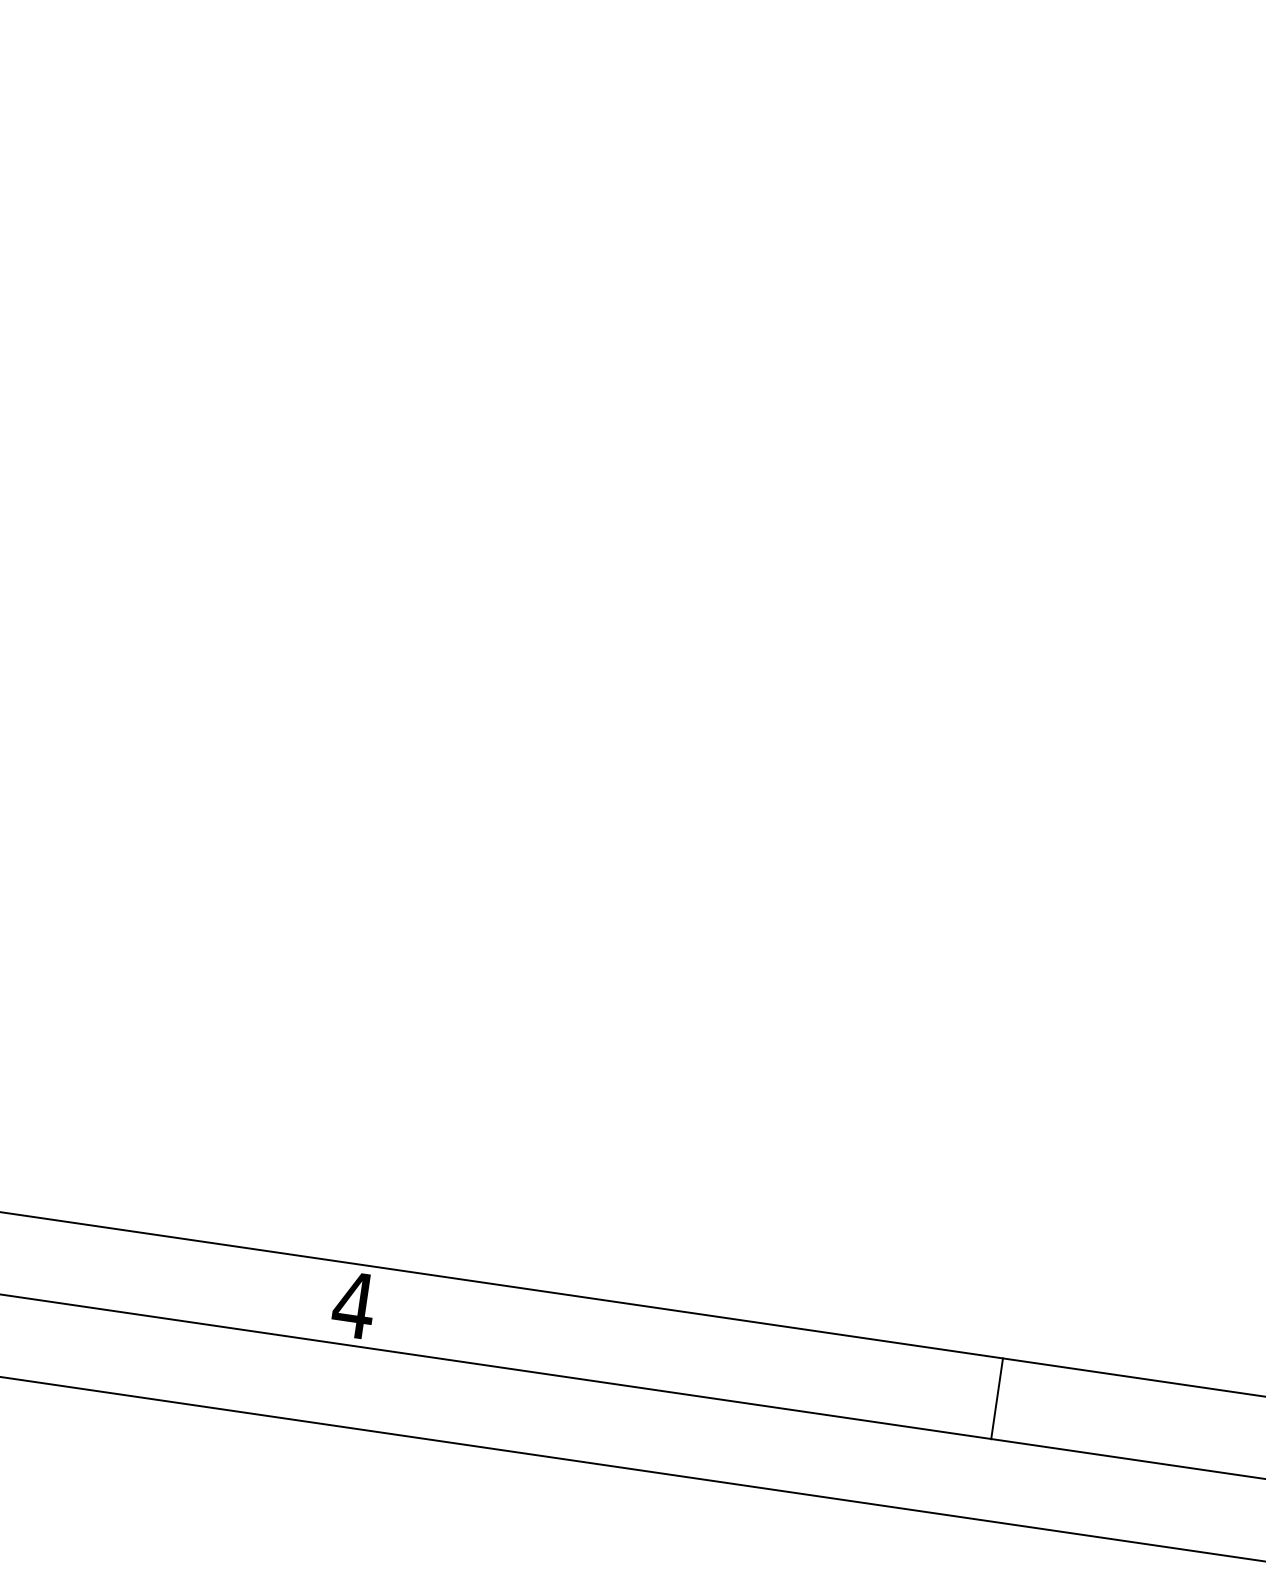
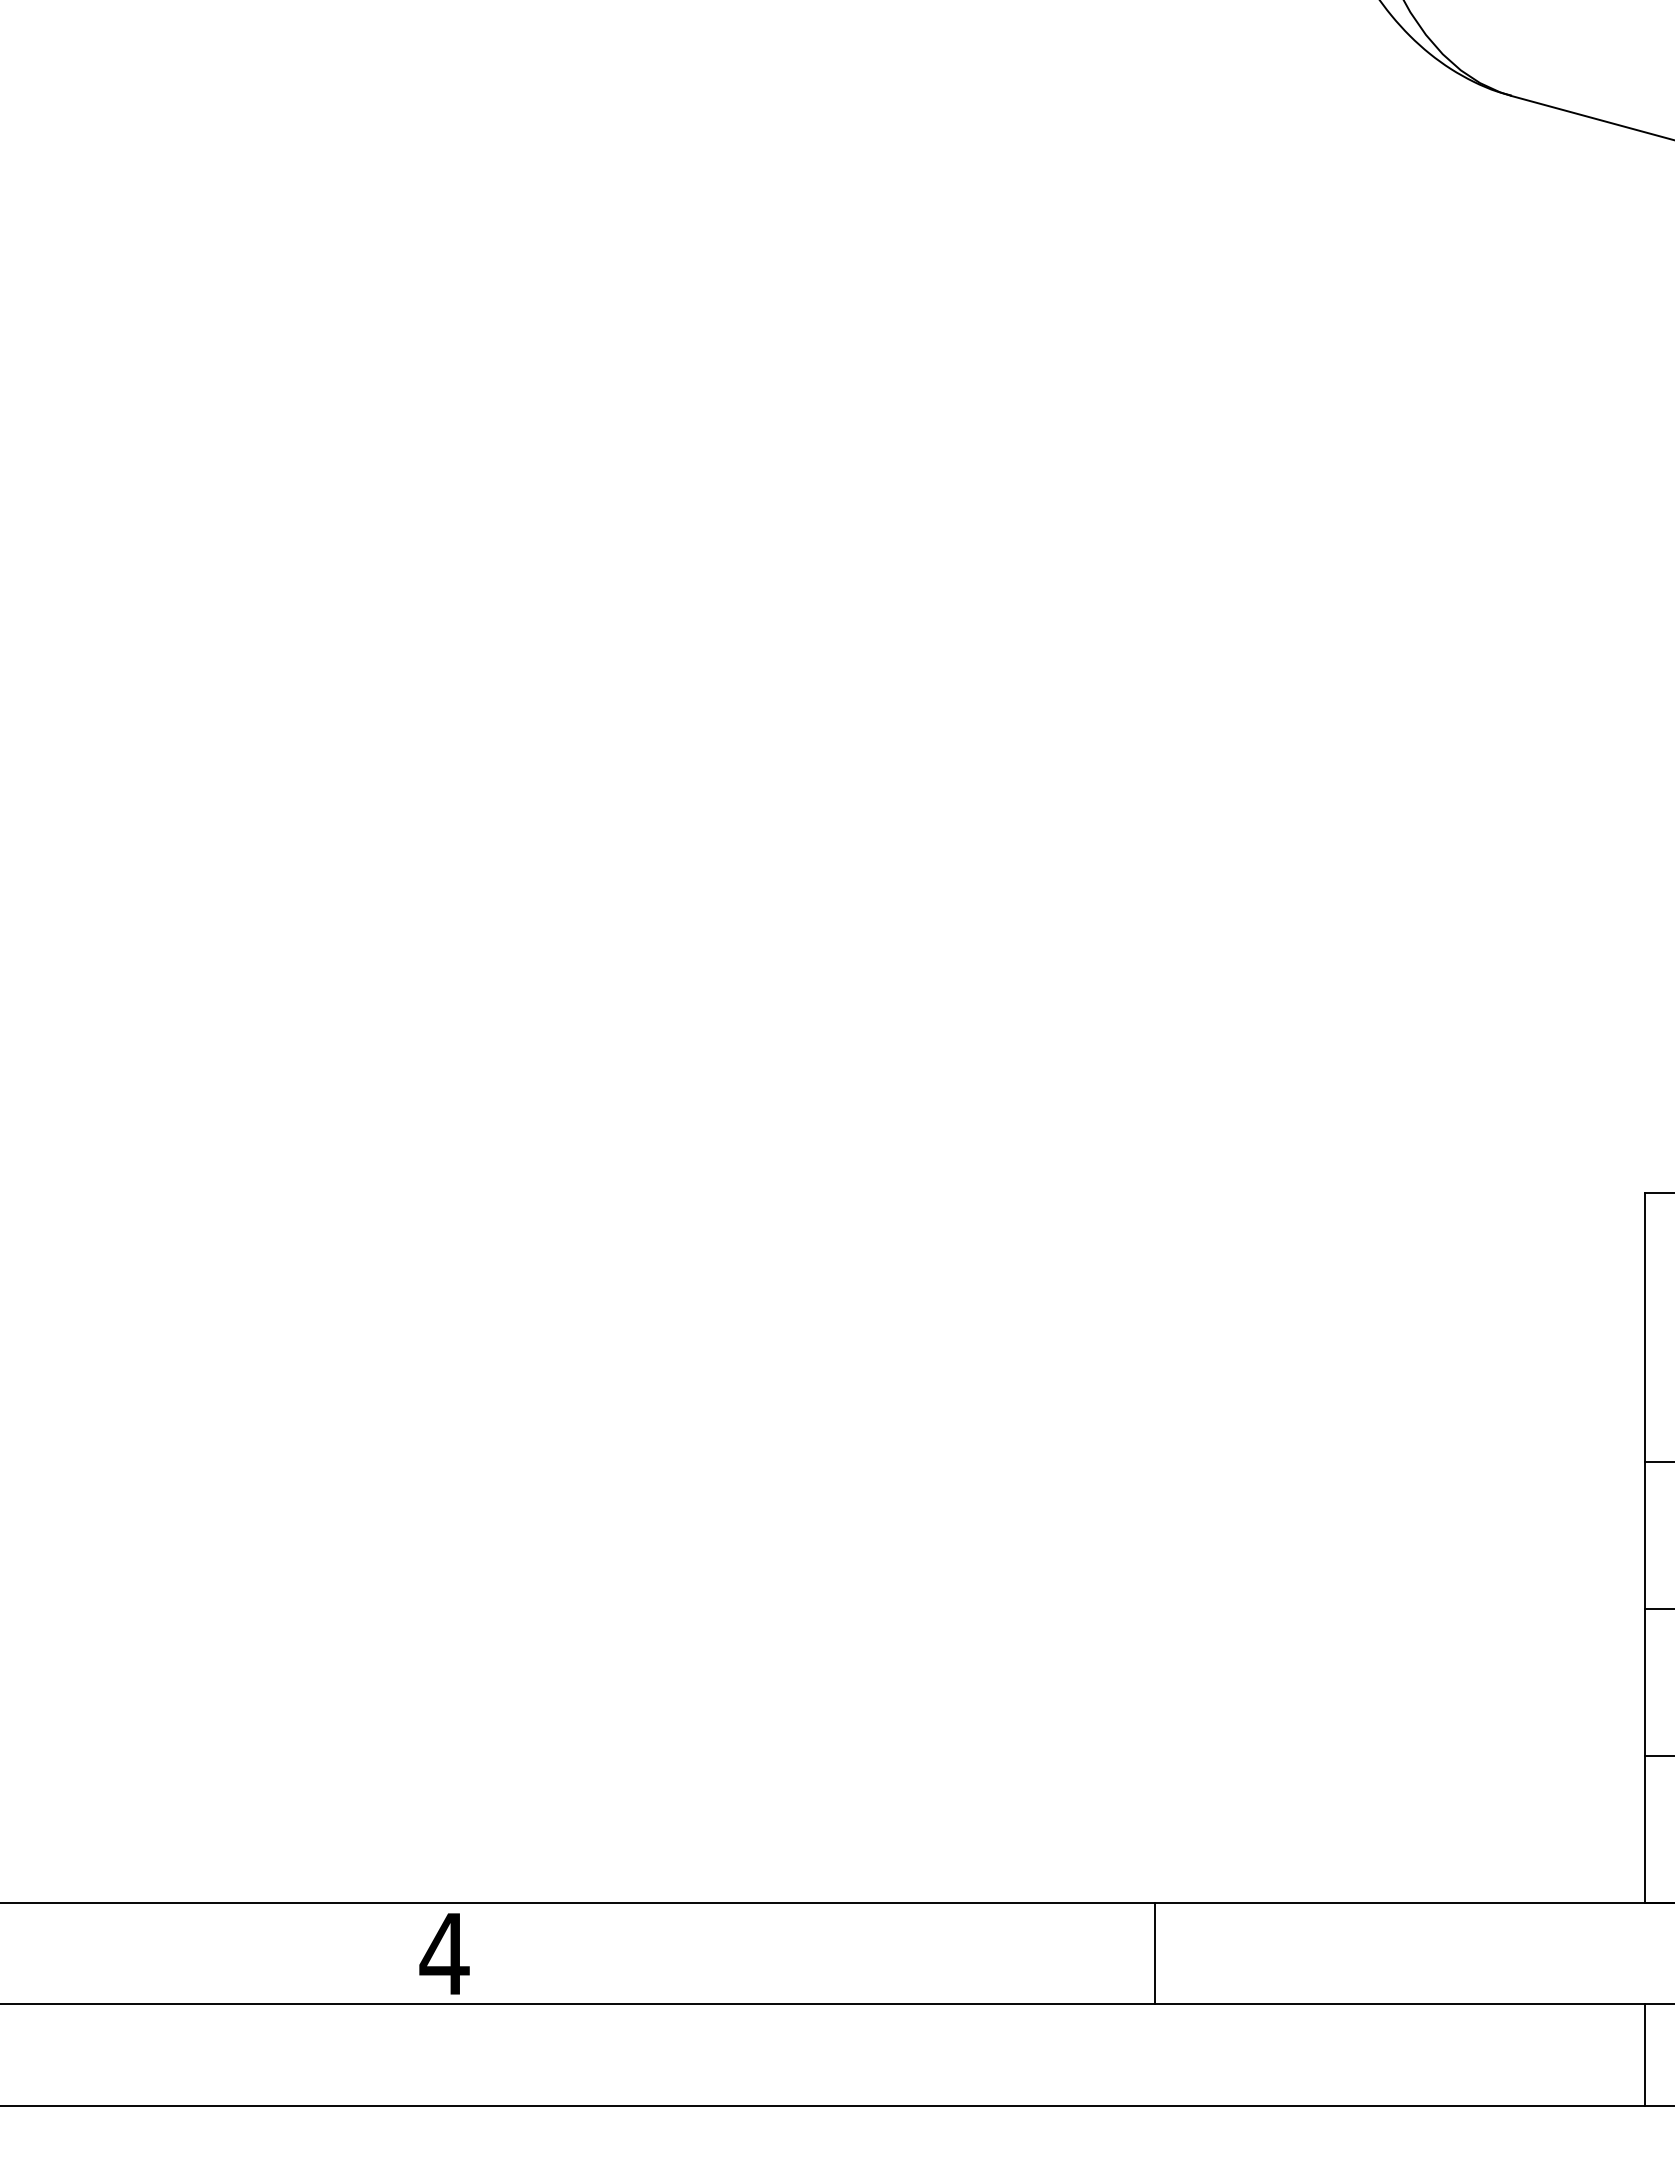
line: (997, 1398) -> (1155, 1953), moved

